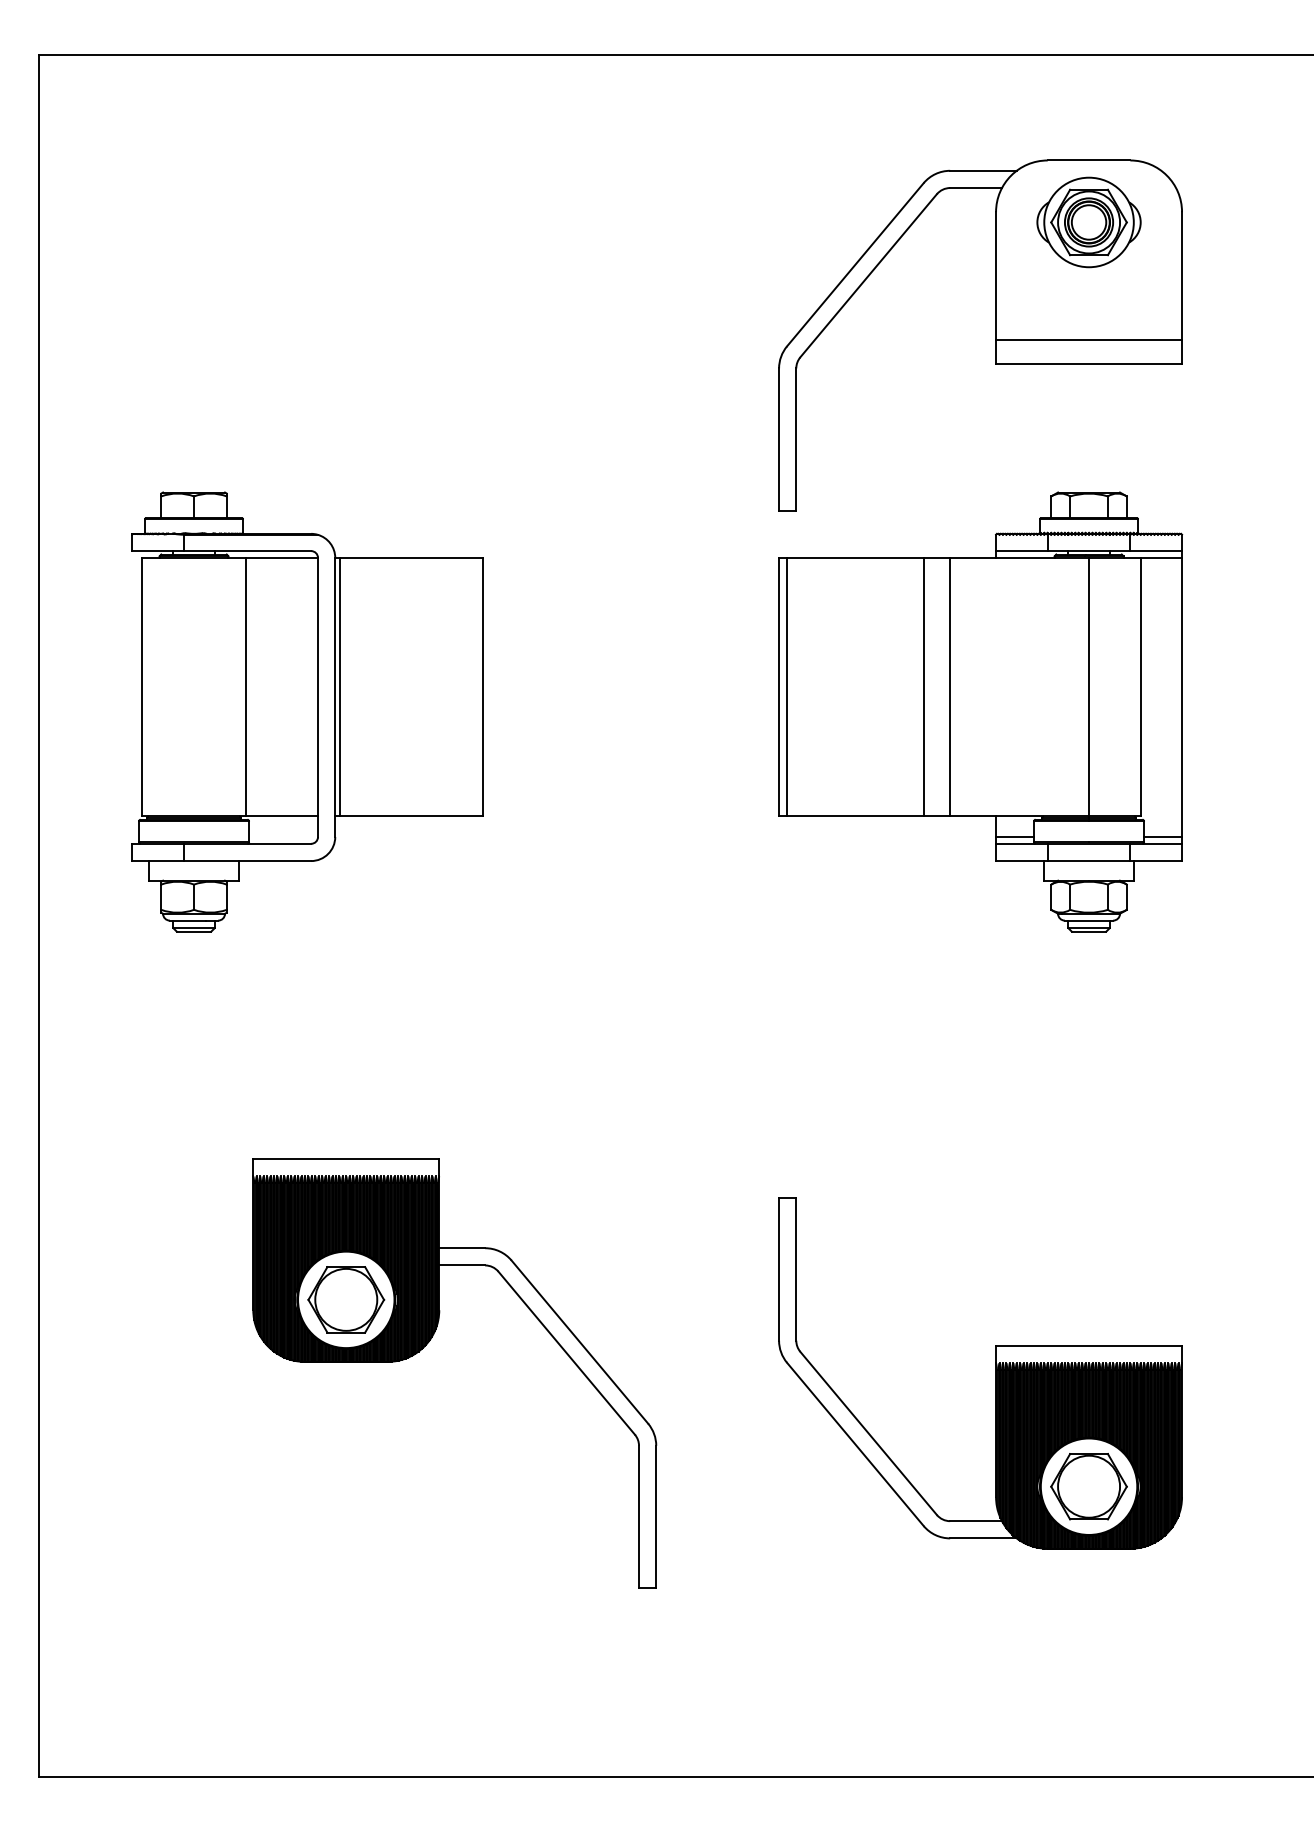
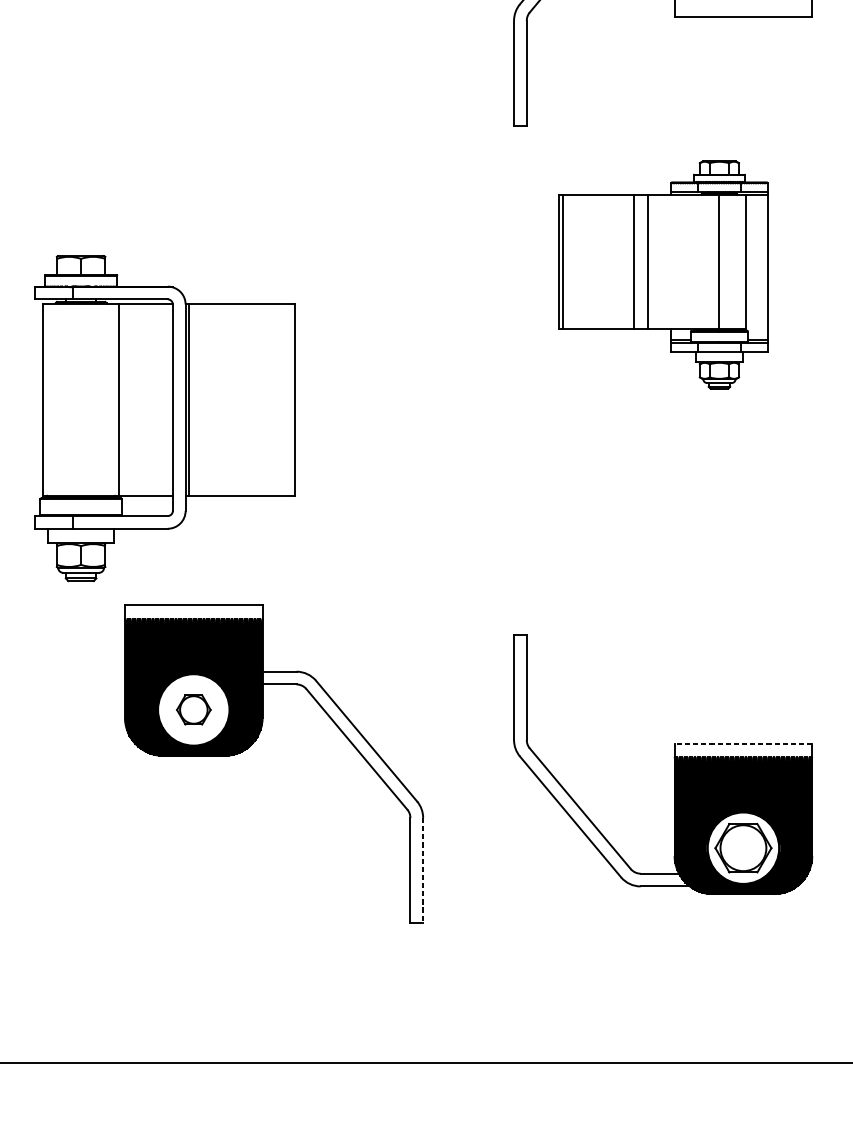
part: (307, 711) -> (165, 418), moved
part: (980, 711) -> (663, 274), size x0.7
part: (346, 1299) -> (193, 709), size x0.6
line: (1089, 1345) -> (743, 743), solid -> dashed
line: (656, 1517) -> (423, 870), solid -> dashed

